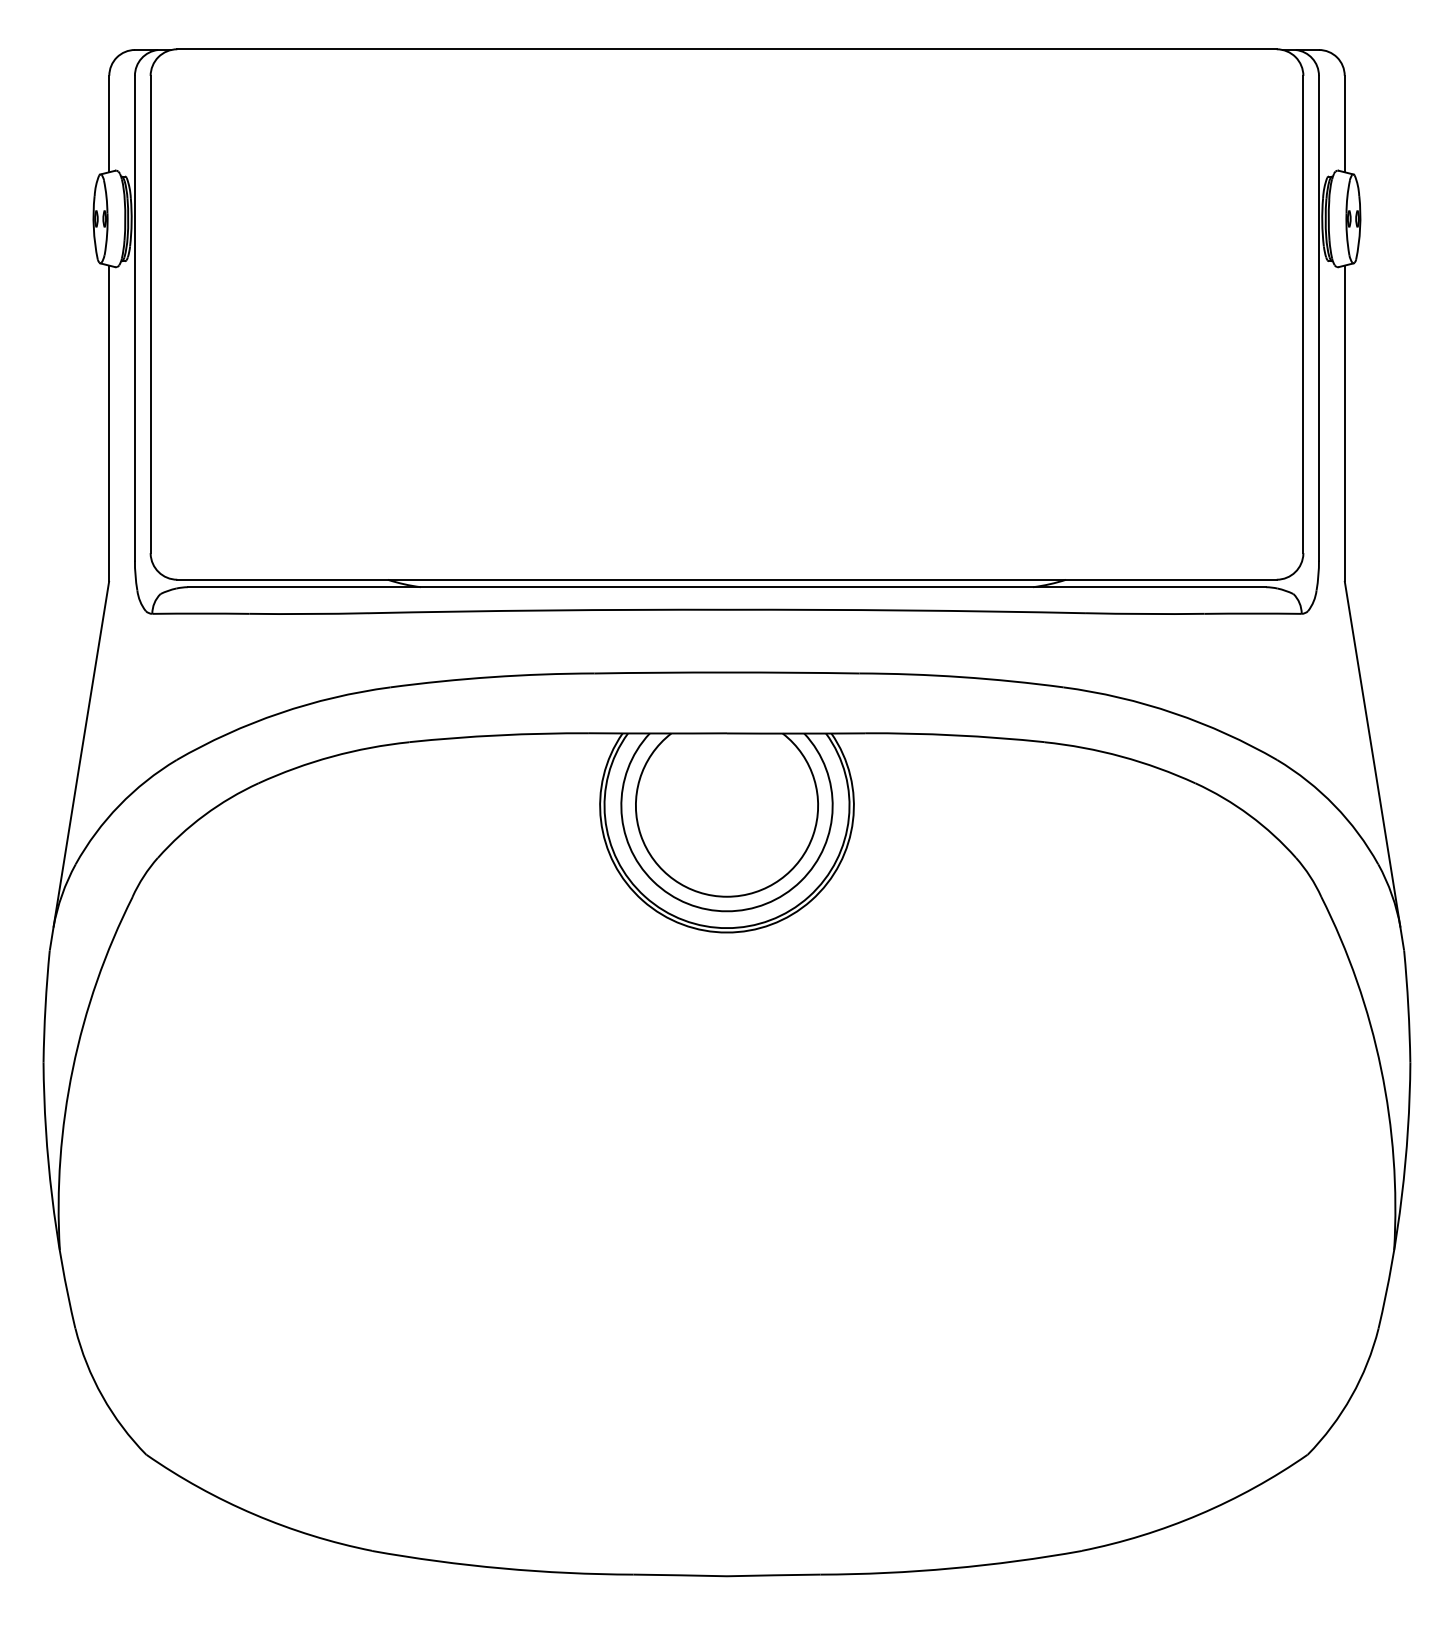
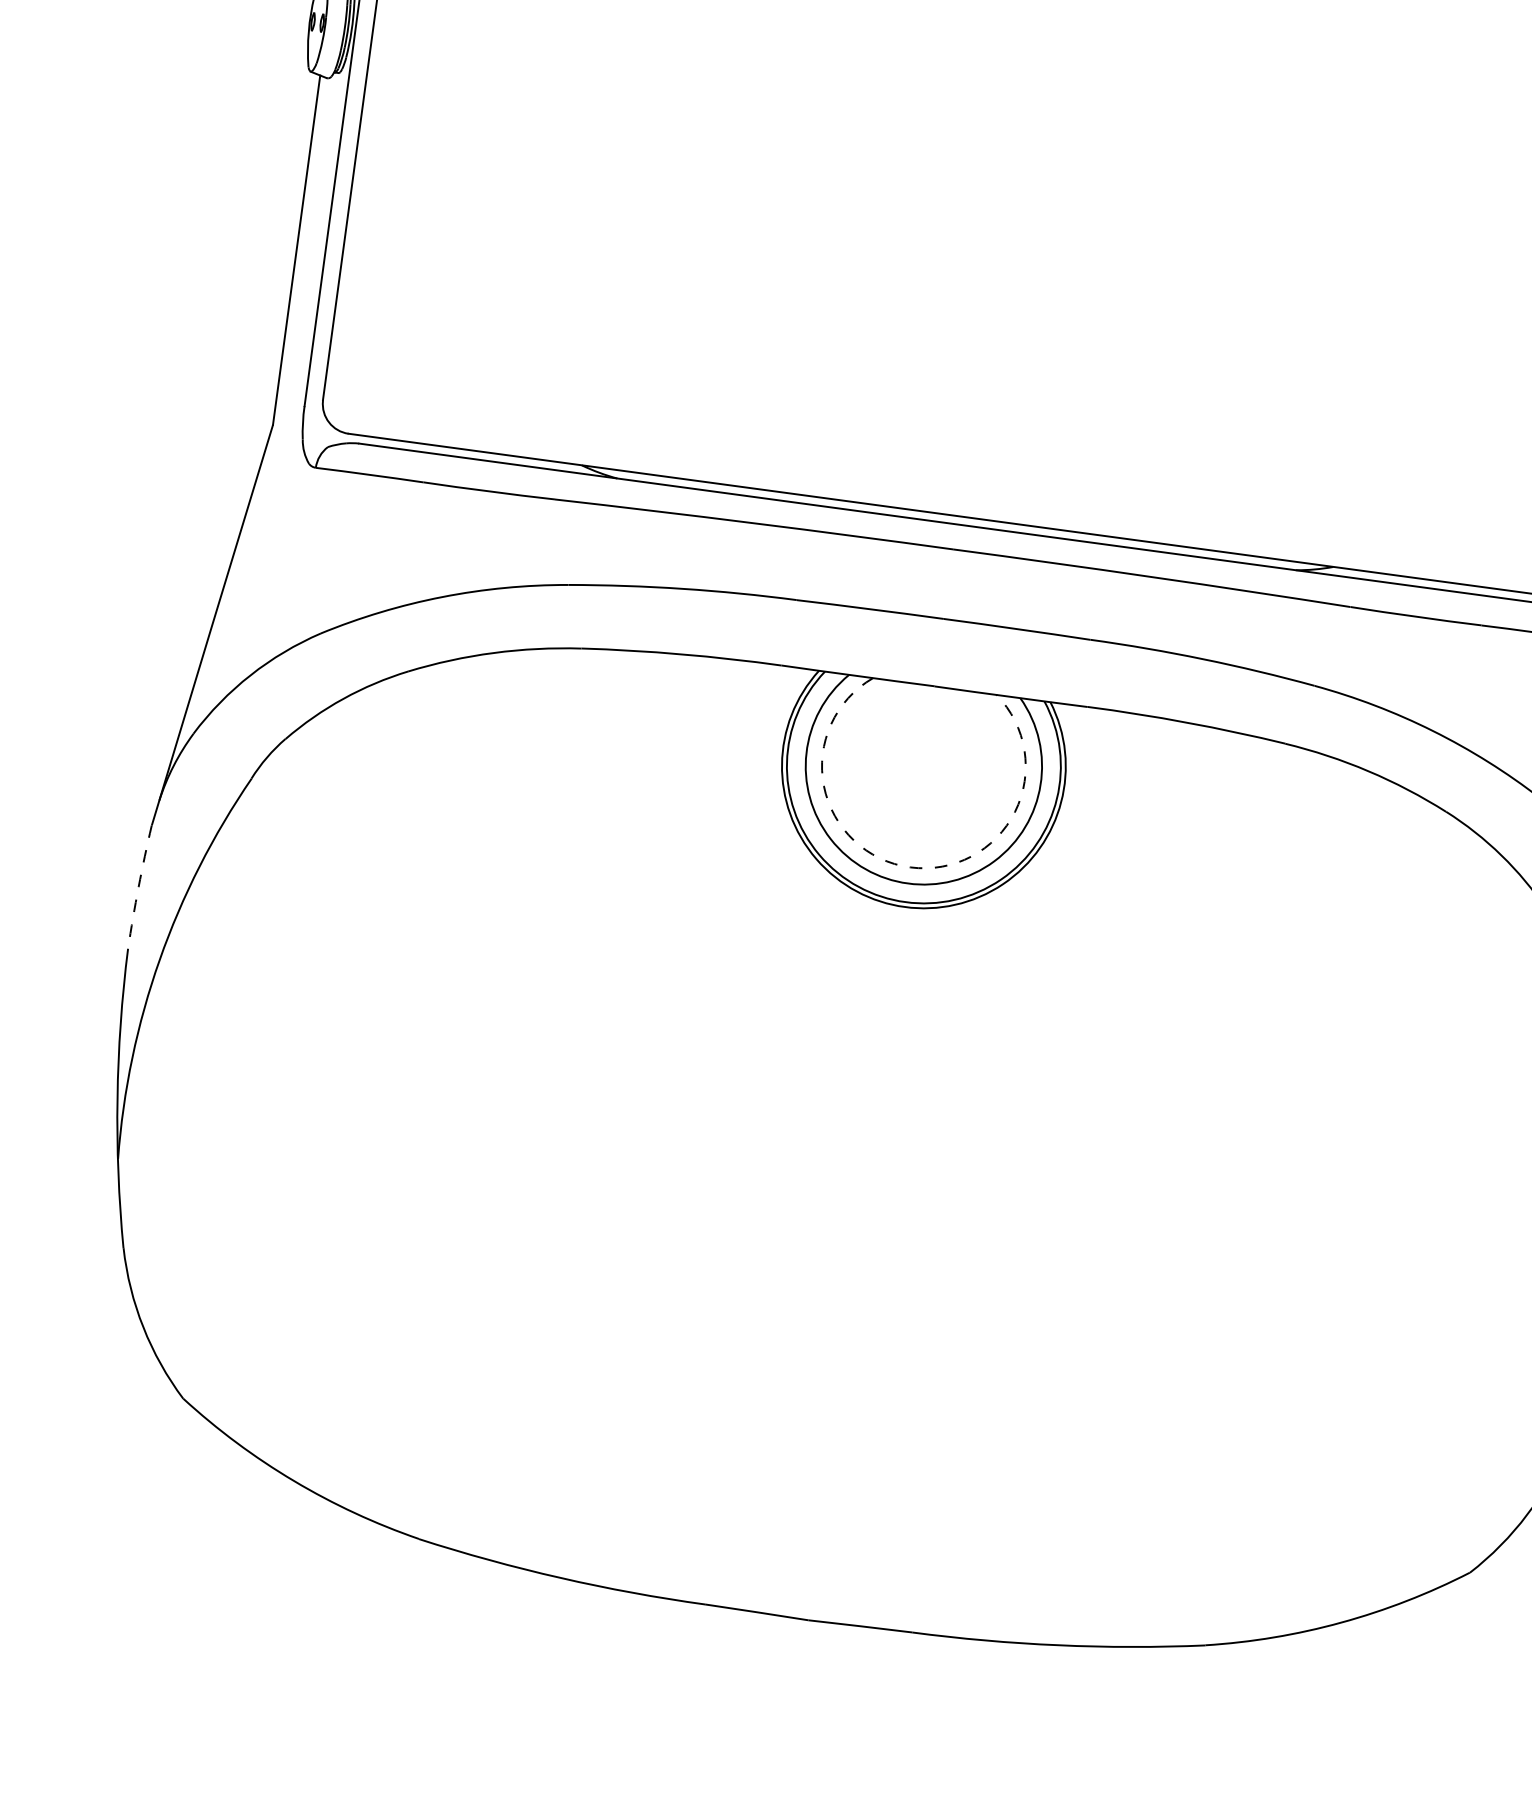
arc: (727, 896) -> (910, 867), solid -> dashed
arc: (45, 1006) -> (138, 886), solid -> dashed

